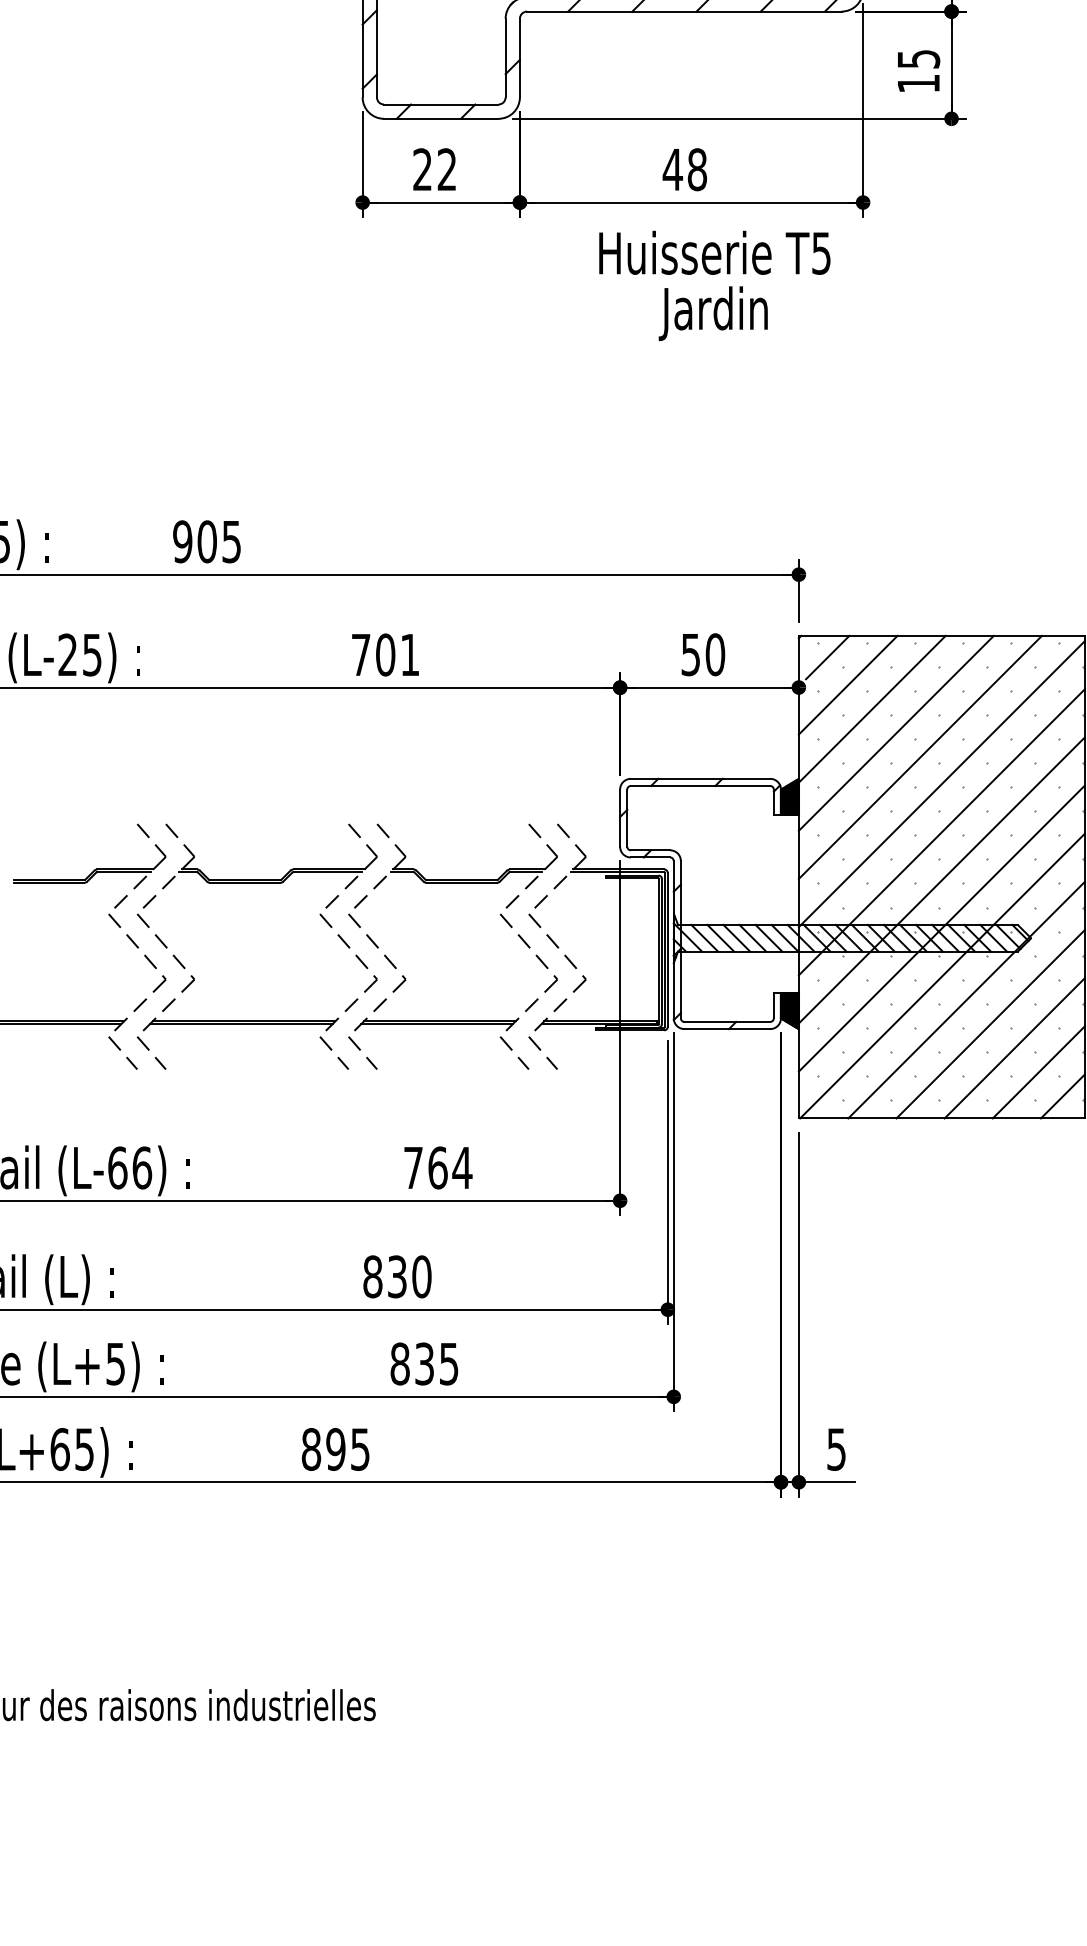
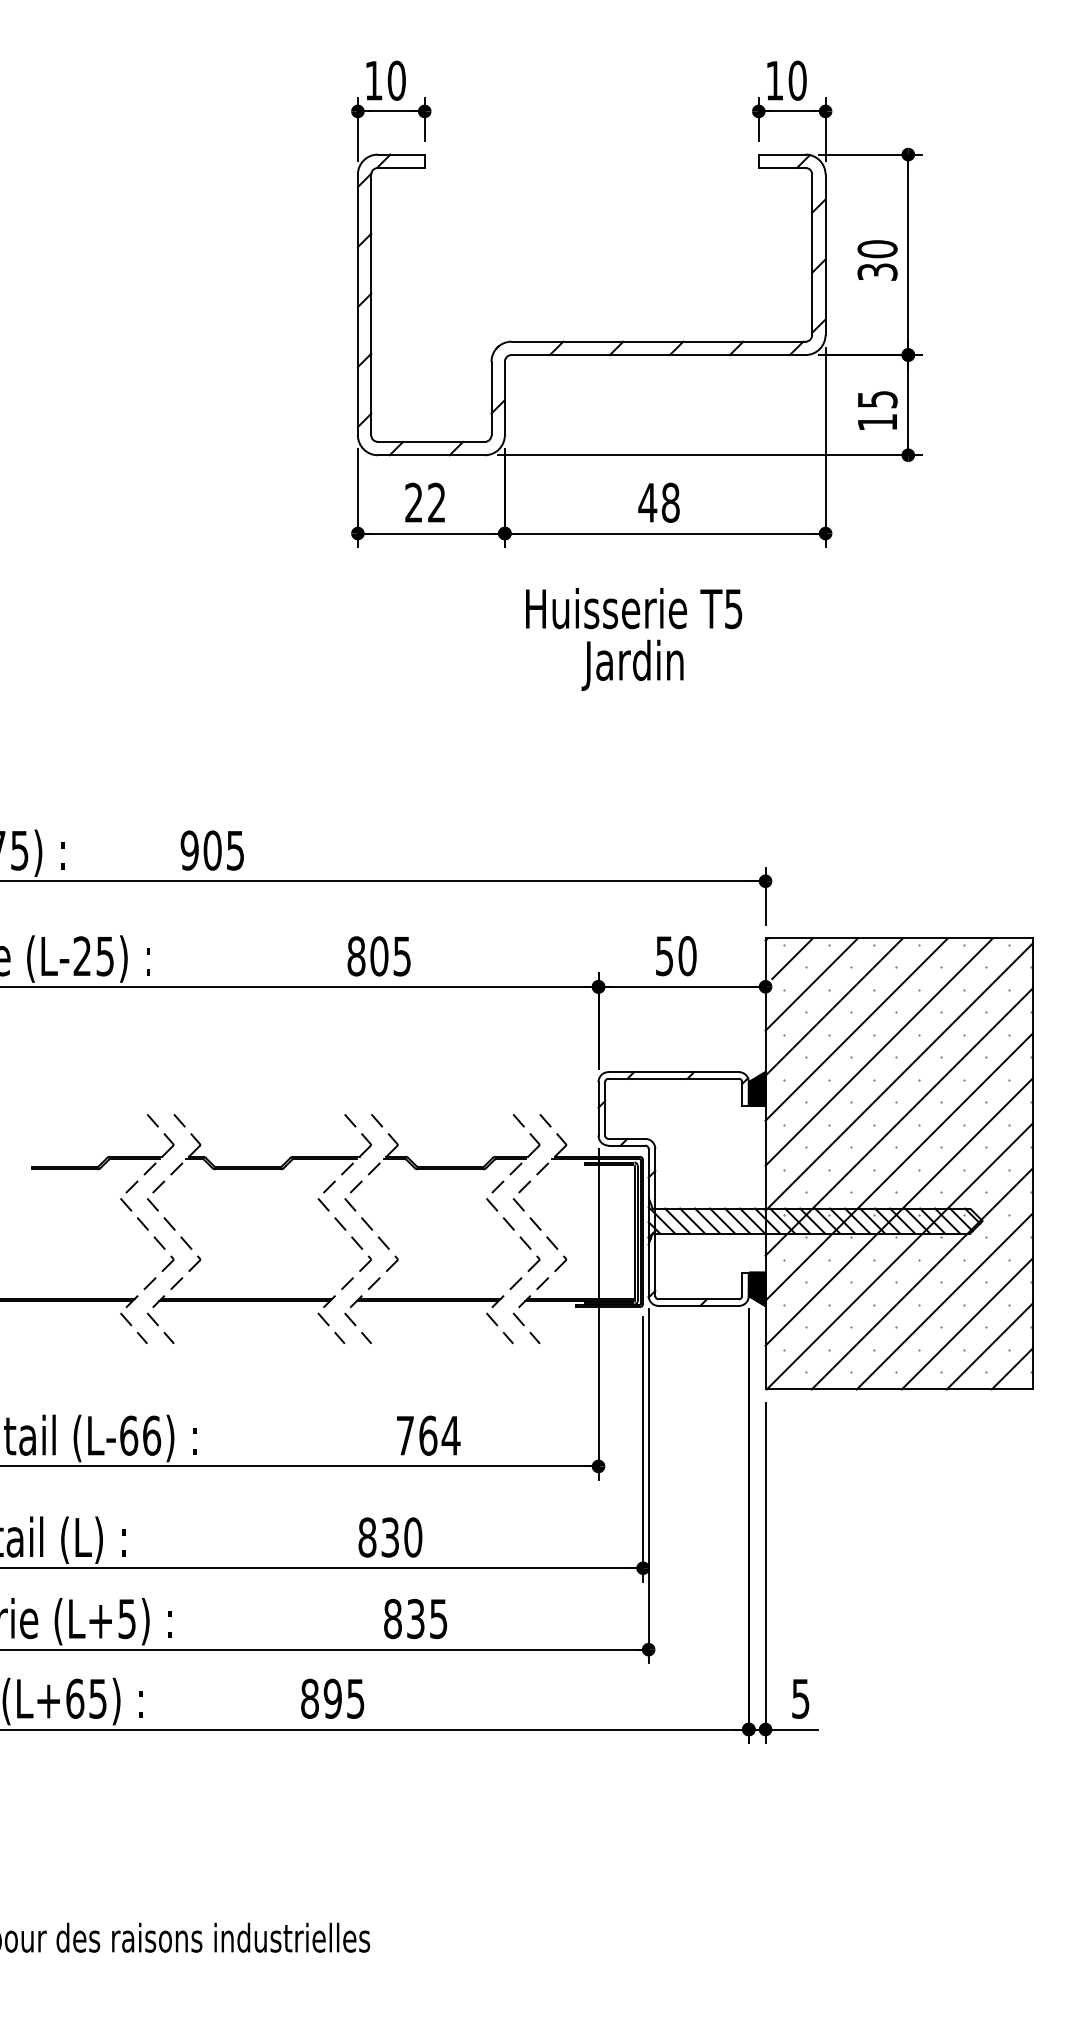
text: (715, 286) -> (634, 639), moved
text: (384, 655) -> (378, 956), 701 -> 805

